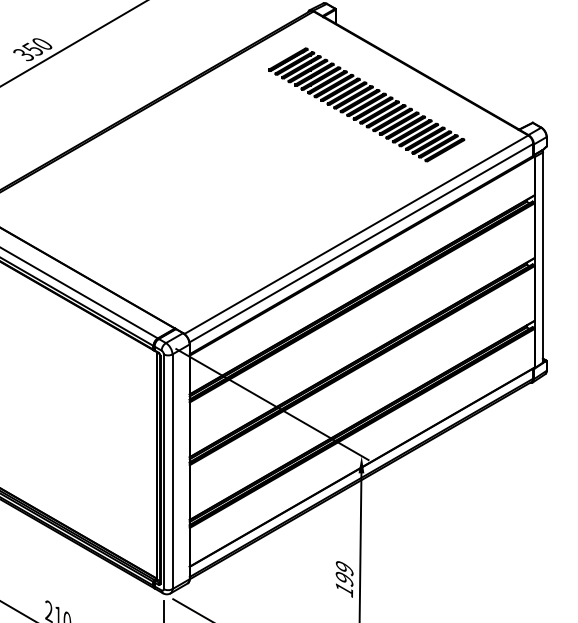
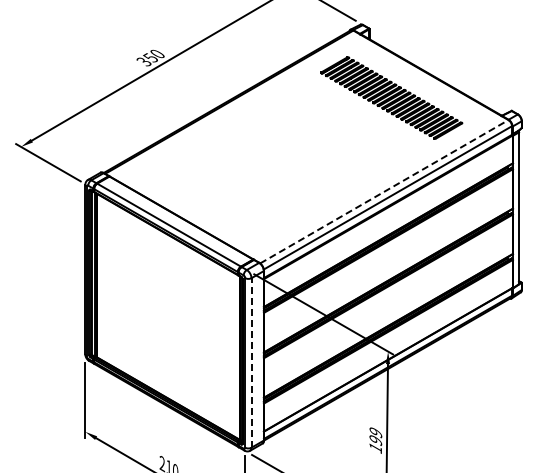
line: (356, 234) -> (384, 191), solid -> dashed
line: (172, 471) -> (251, 362), solid -> dashed

